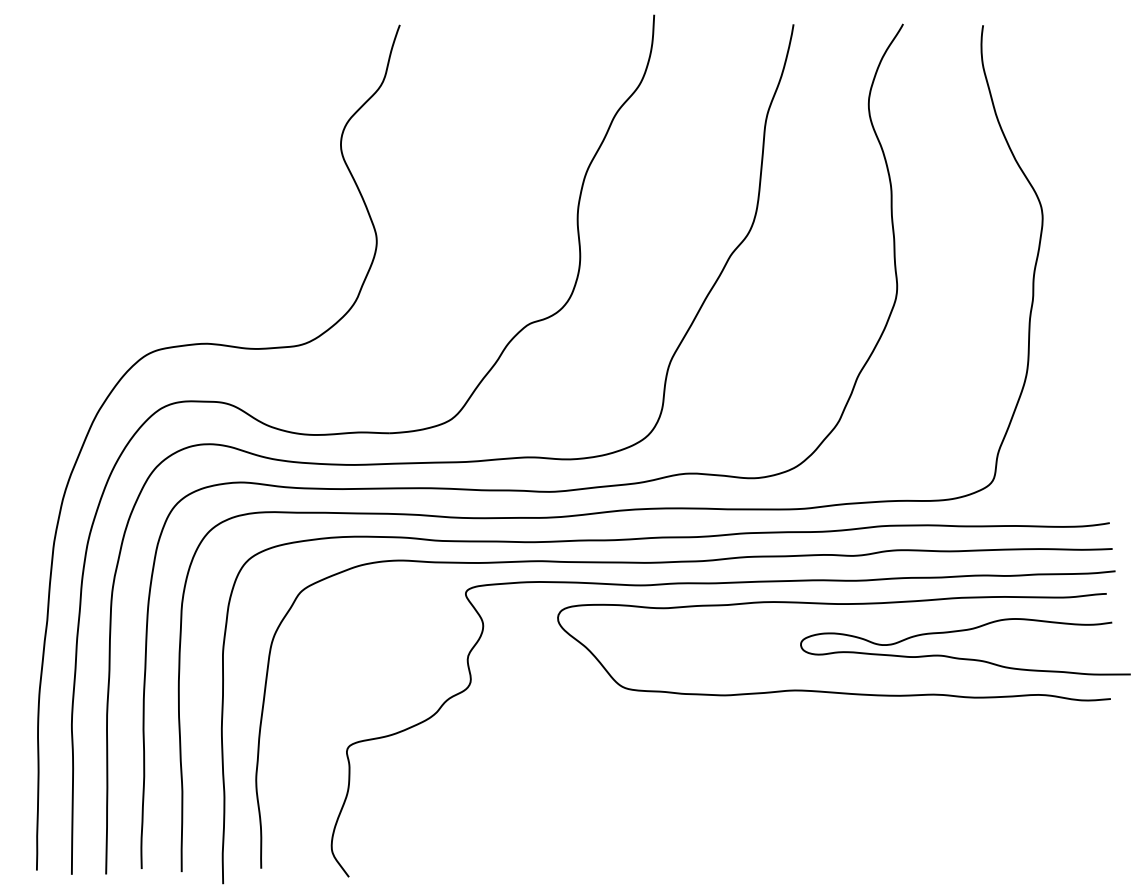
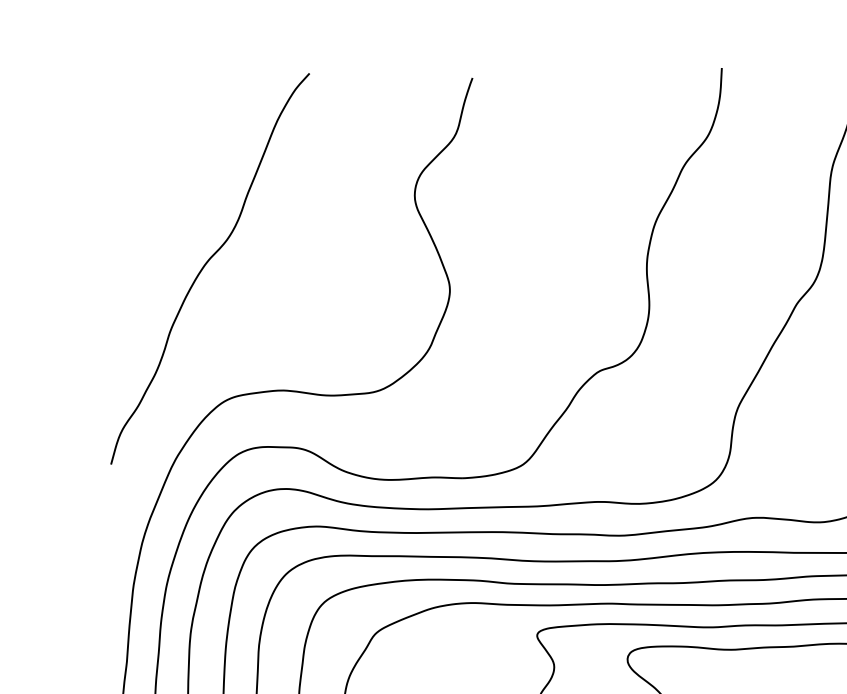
curve: (128, 215) -> (206, 264), added

